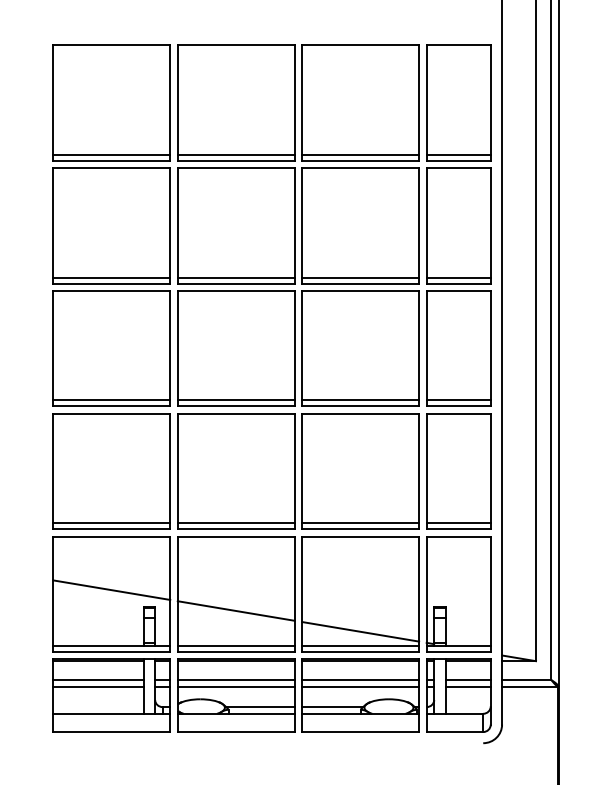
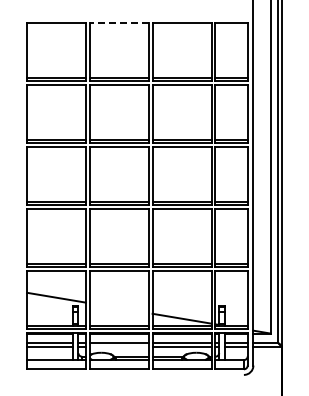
line: (234, 44) -> (118, 22), solid -> dashed
line: (234, 611) -> (118, 308), removed
line: (234, 686) -> (118, 346), removed

